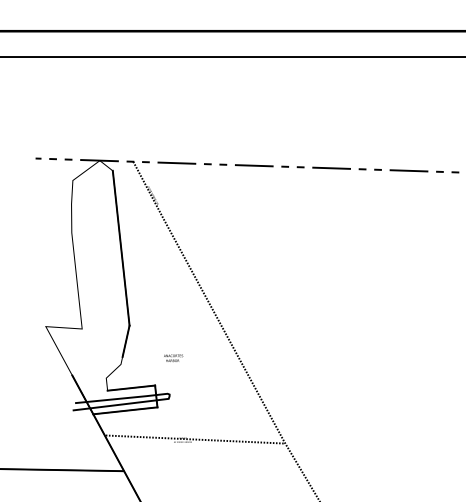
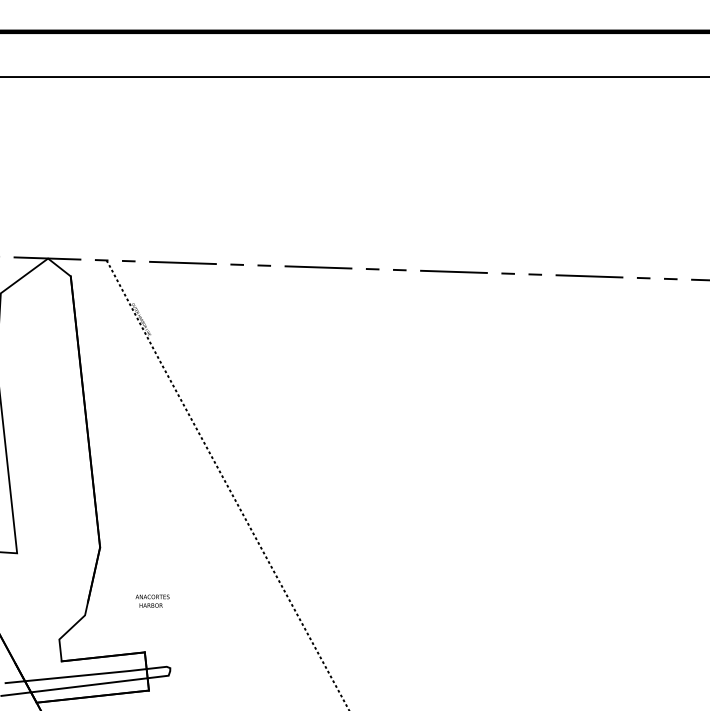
text: (173, 357) -> (152, 599), moved

